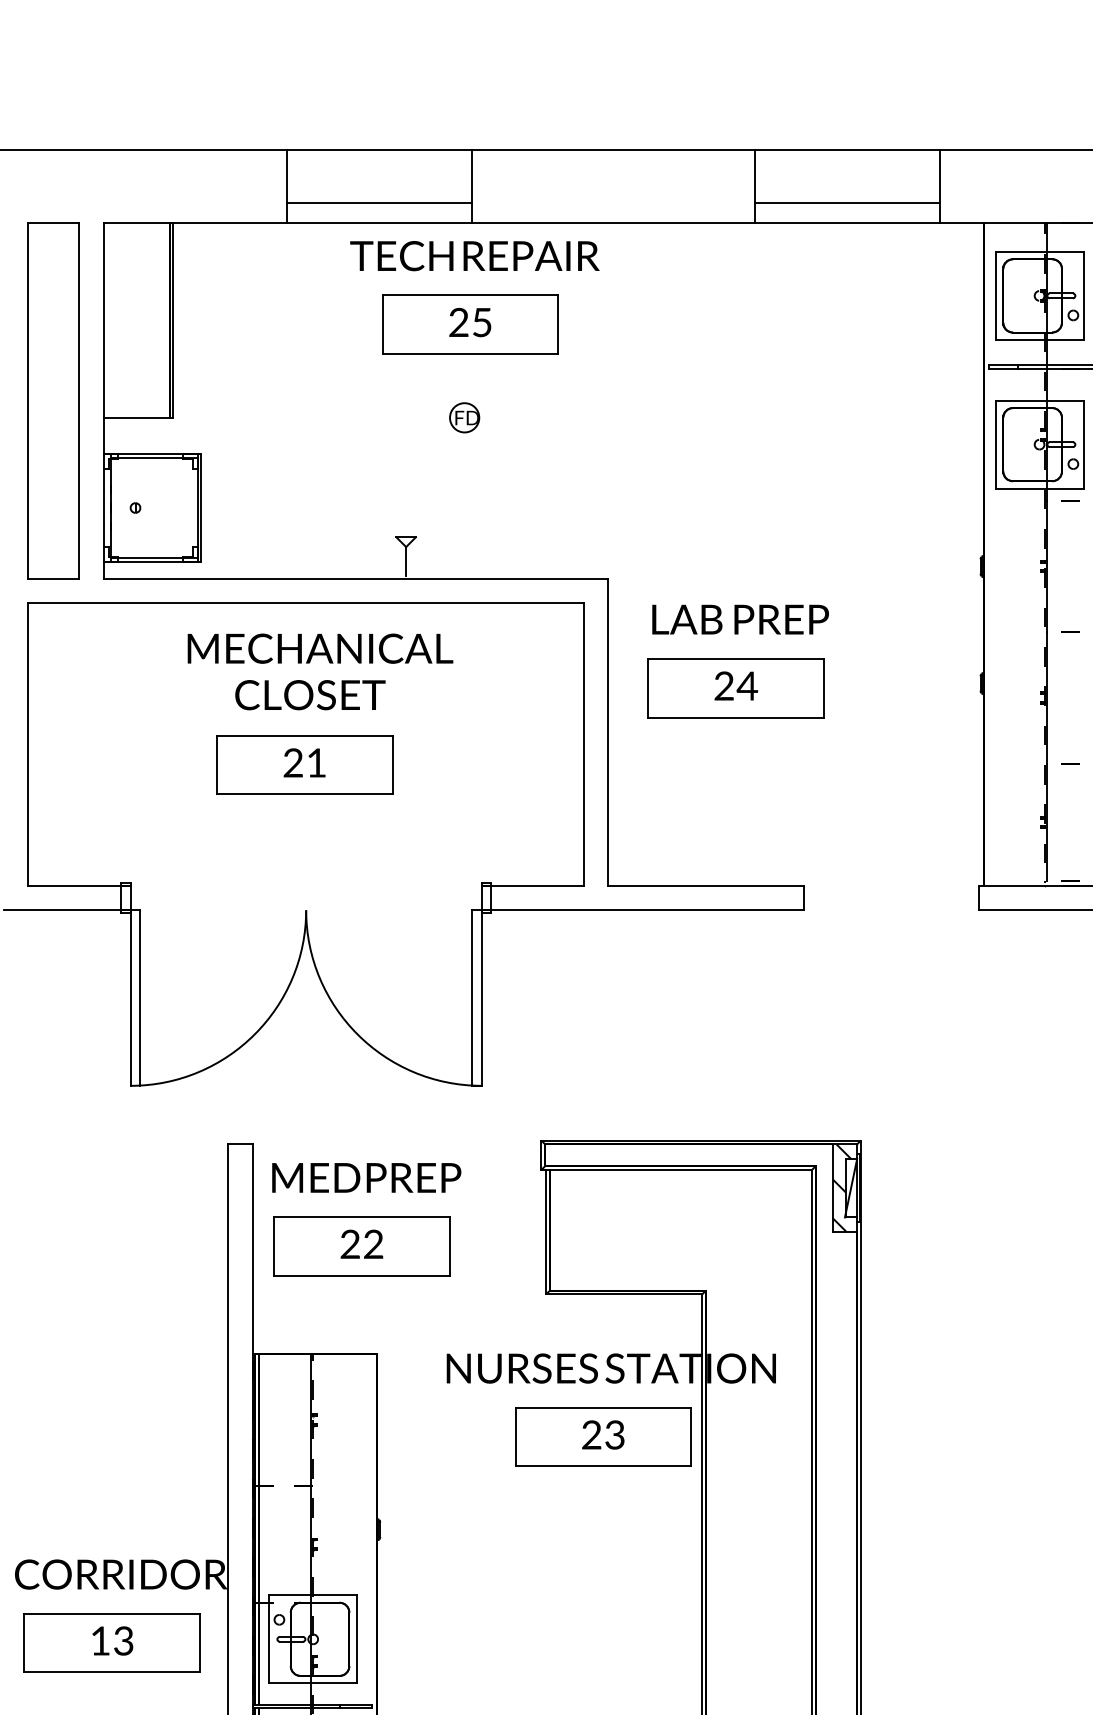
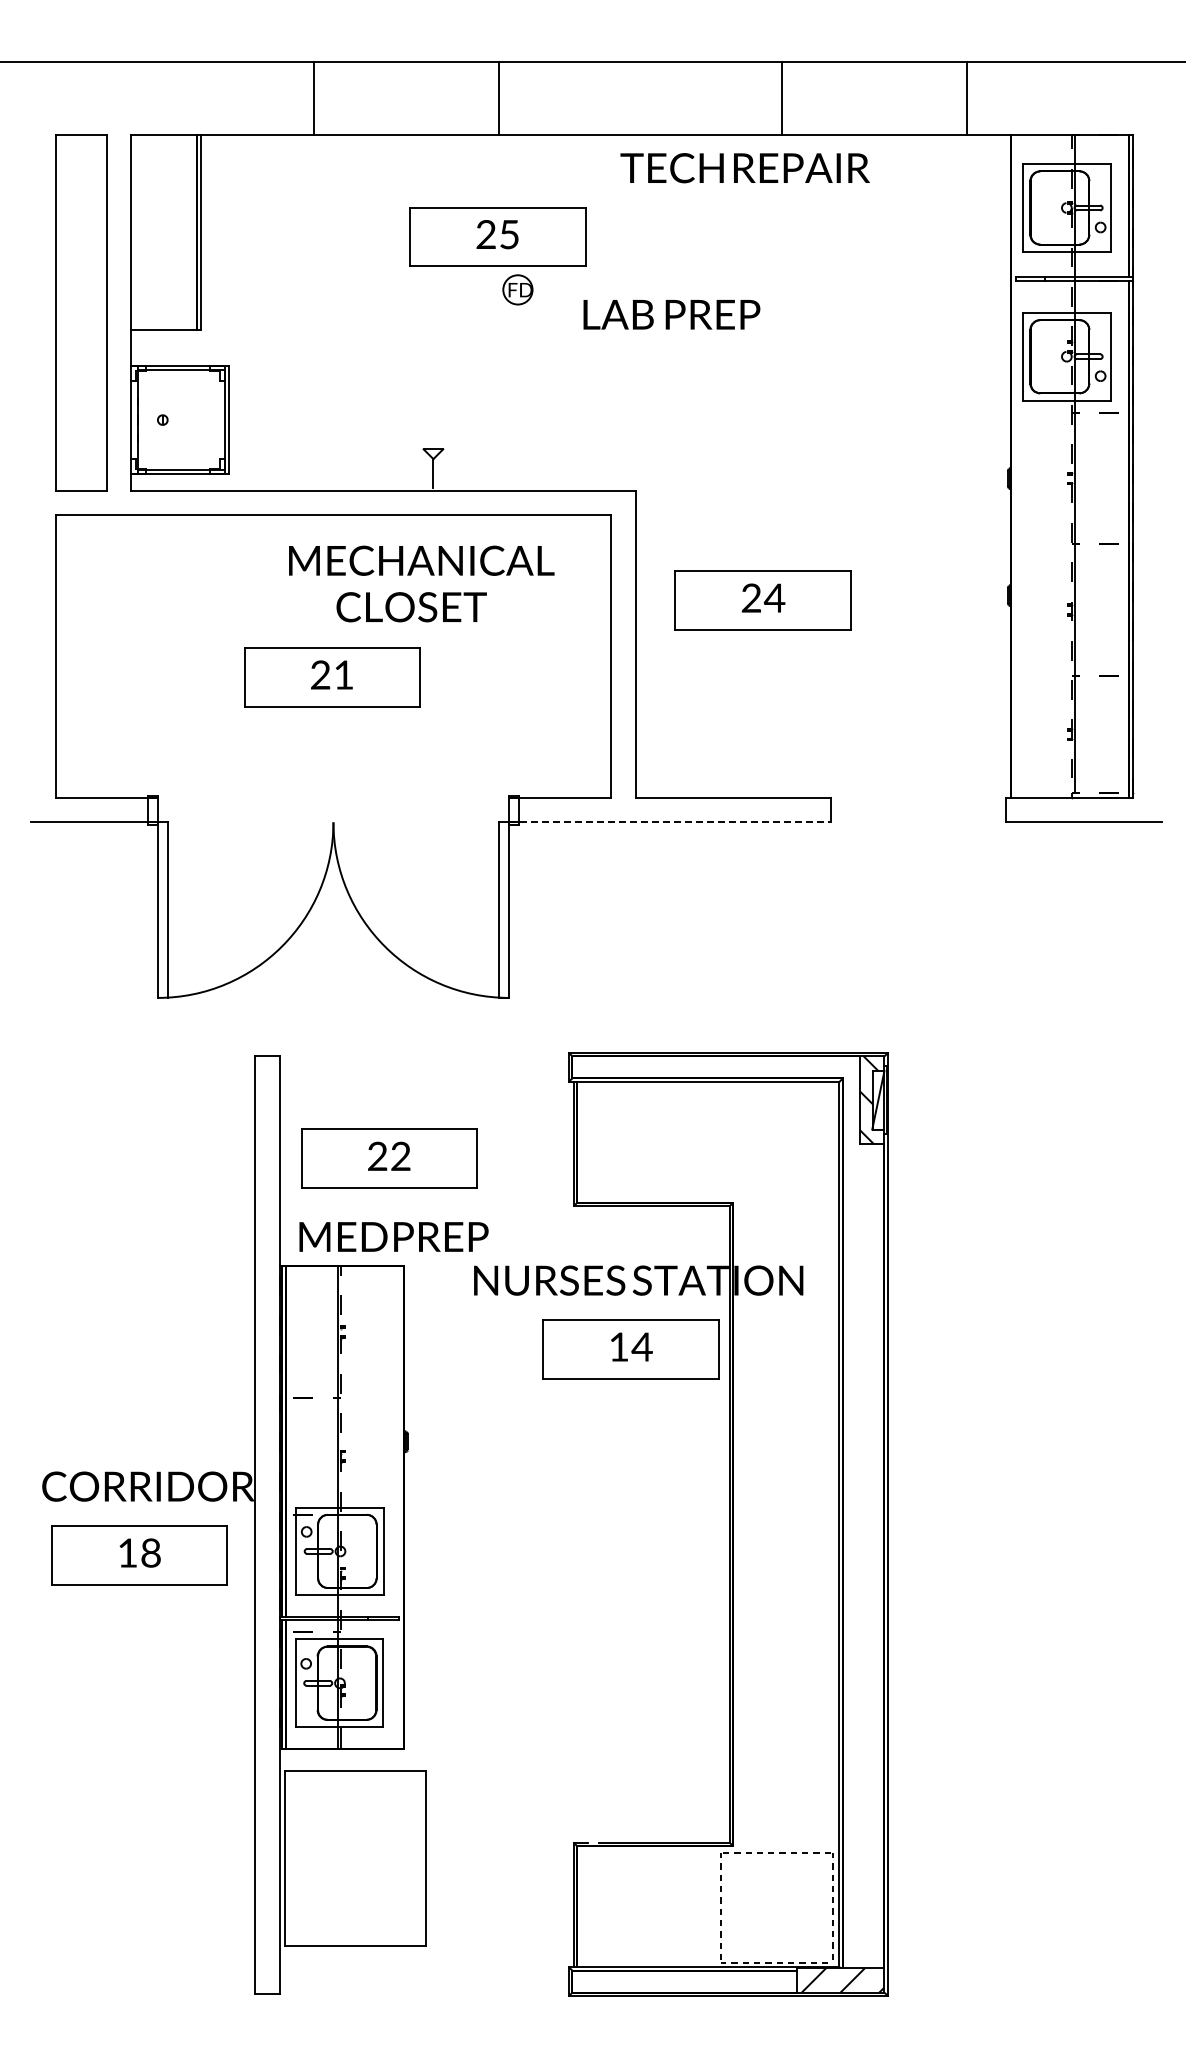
line: (379, 203) -> (406, 115), removed
line: (847, 203) -> (874, 115), removed
text: (474, 256) -> (744, 168), moved
part: (464, 417) -> (517, 289), moved
text: (740, 619) -> (671, 314), moved
text: (320, 671) -> (421, 583), moved
line: (642, 910) -> (669, 822), solid -> dashed
text: (366, 1177) -> (393, 1236), moved
text: (603, 1434) -> (630, 1346), 23 -> 14
text: (123, 1641) -> (150, 1553), 13 -> 18

